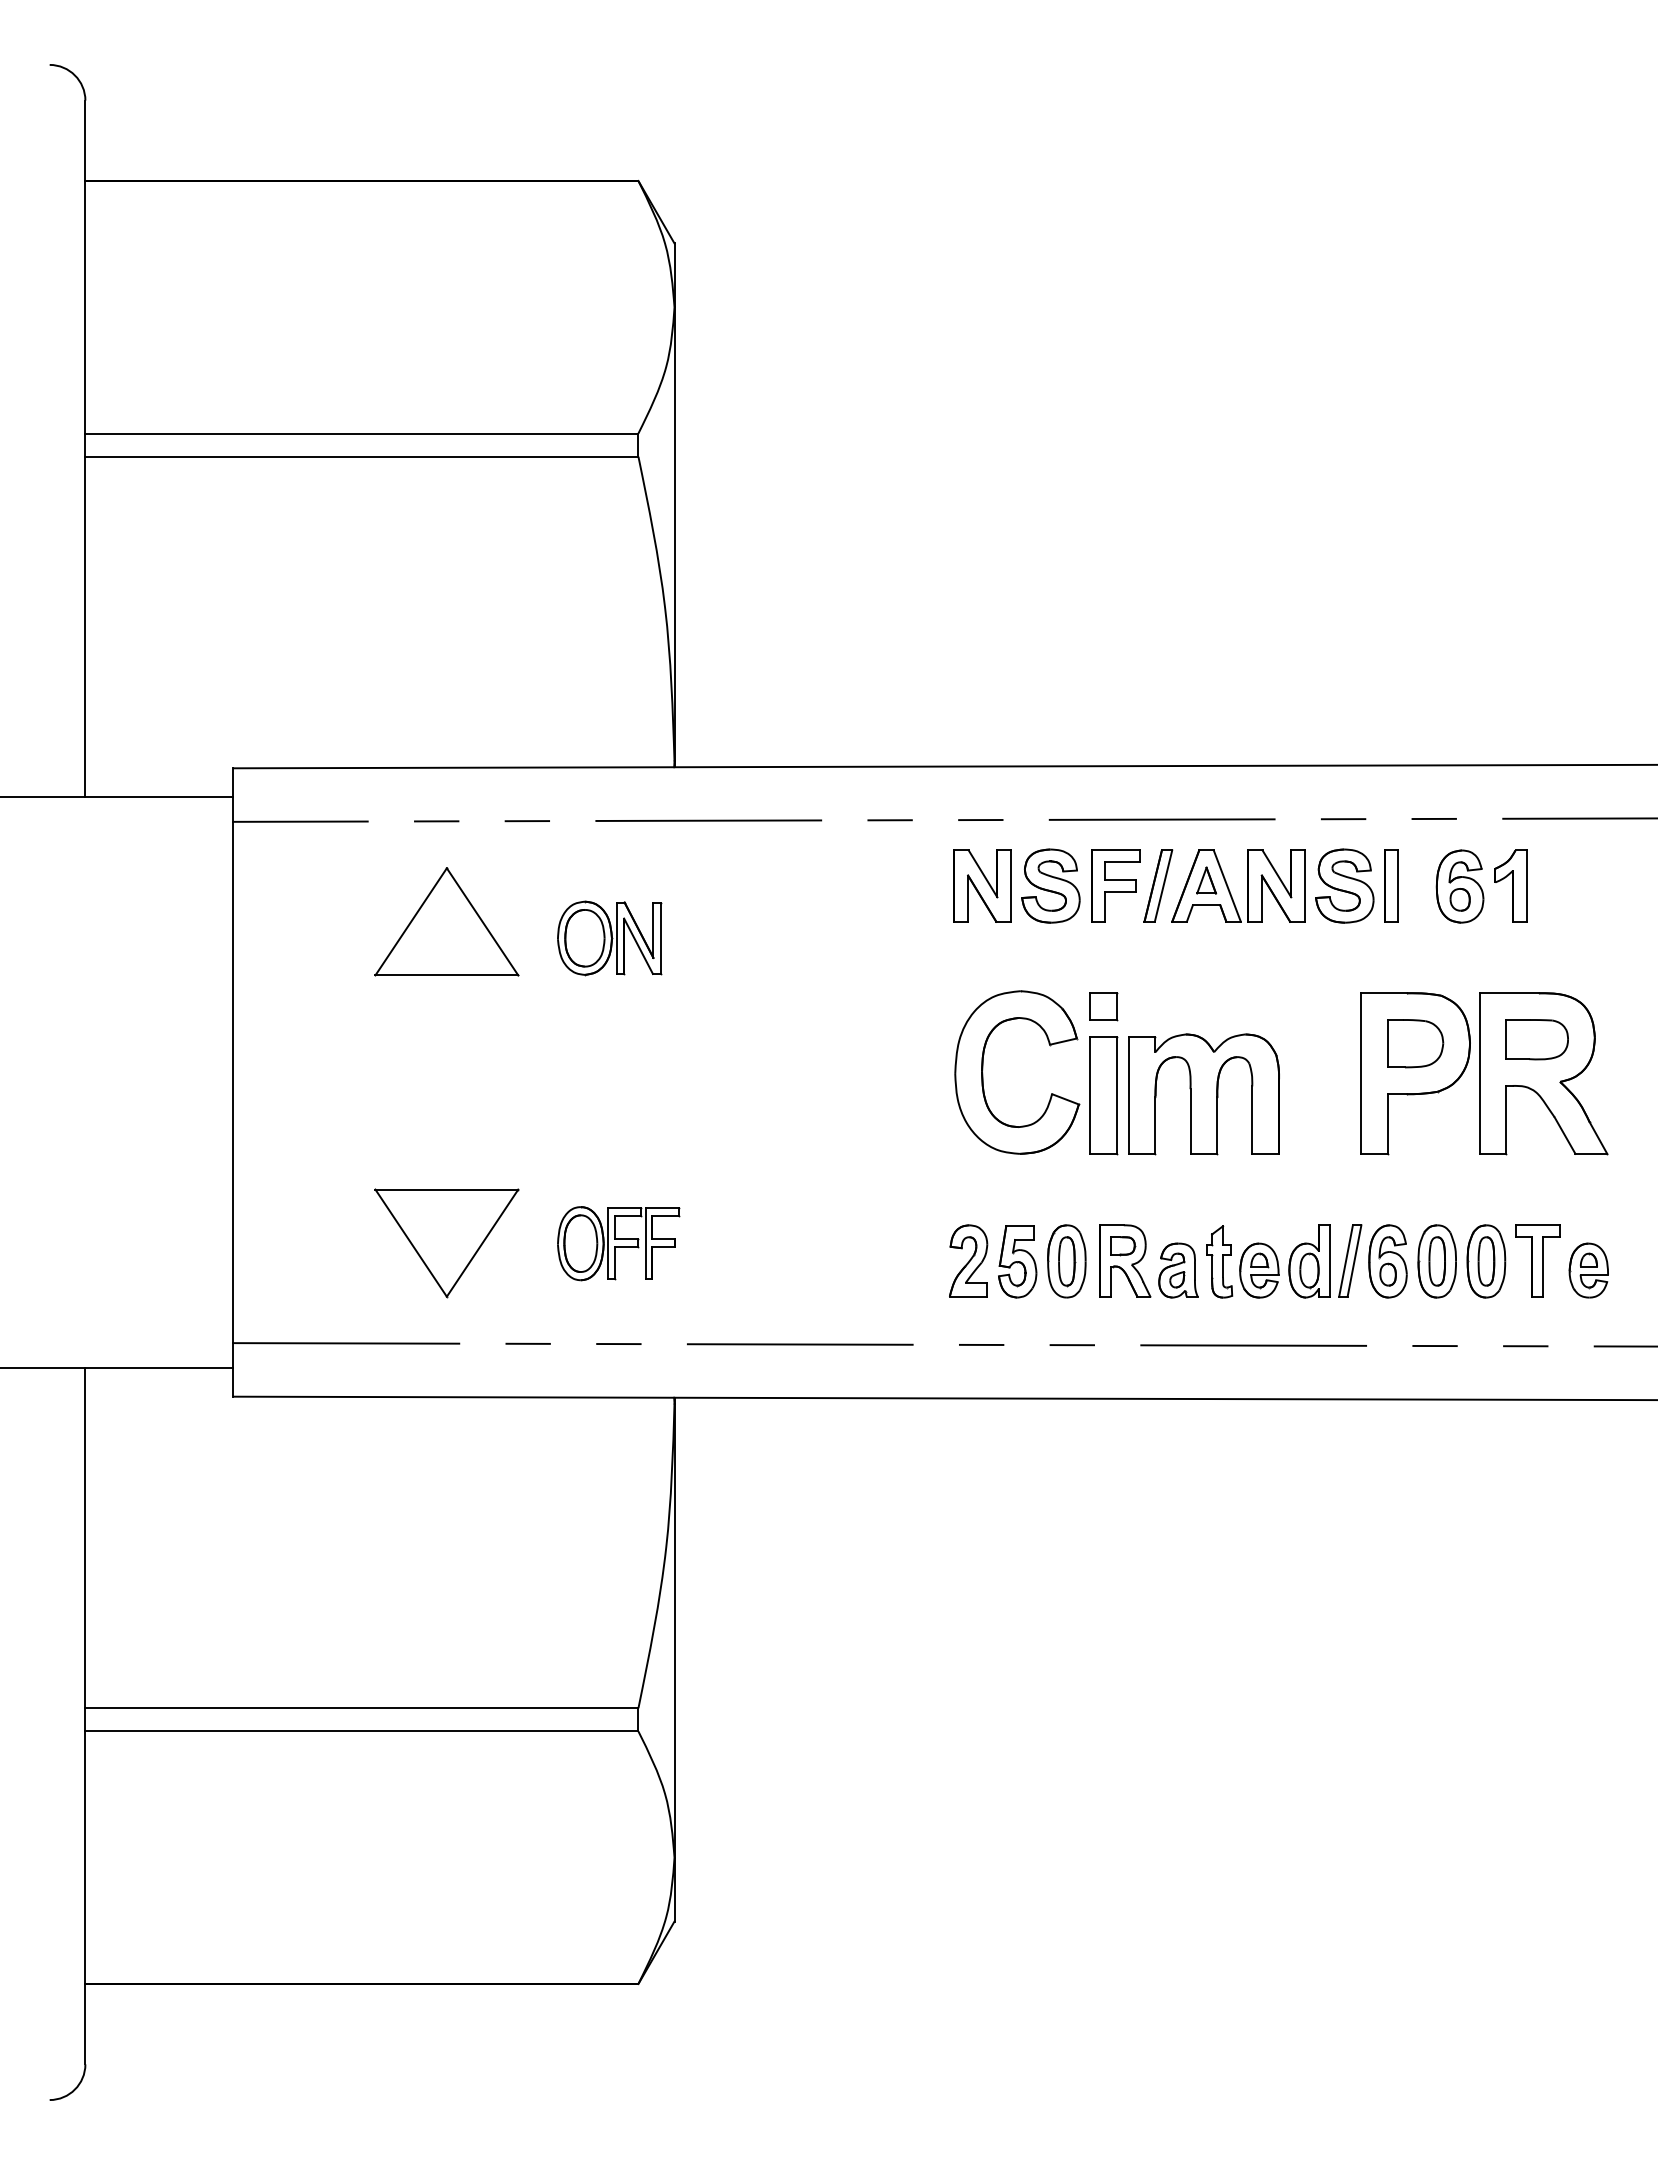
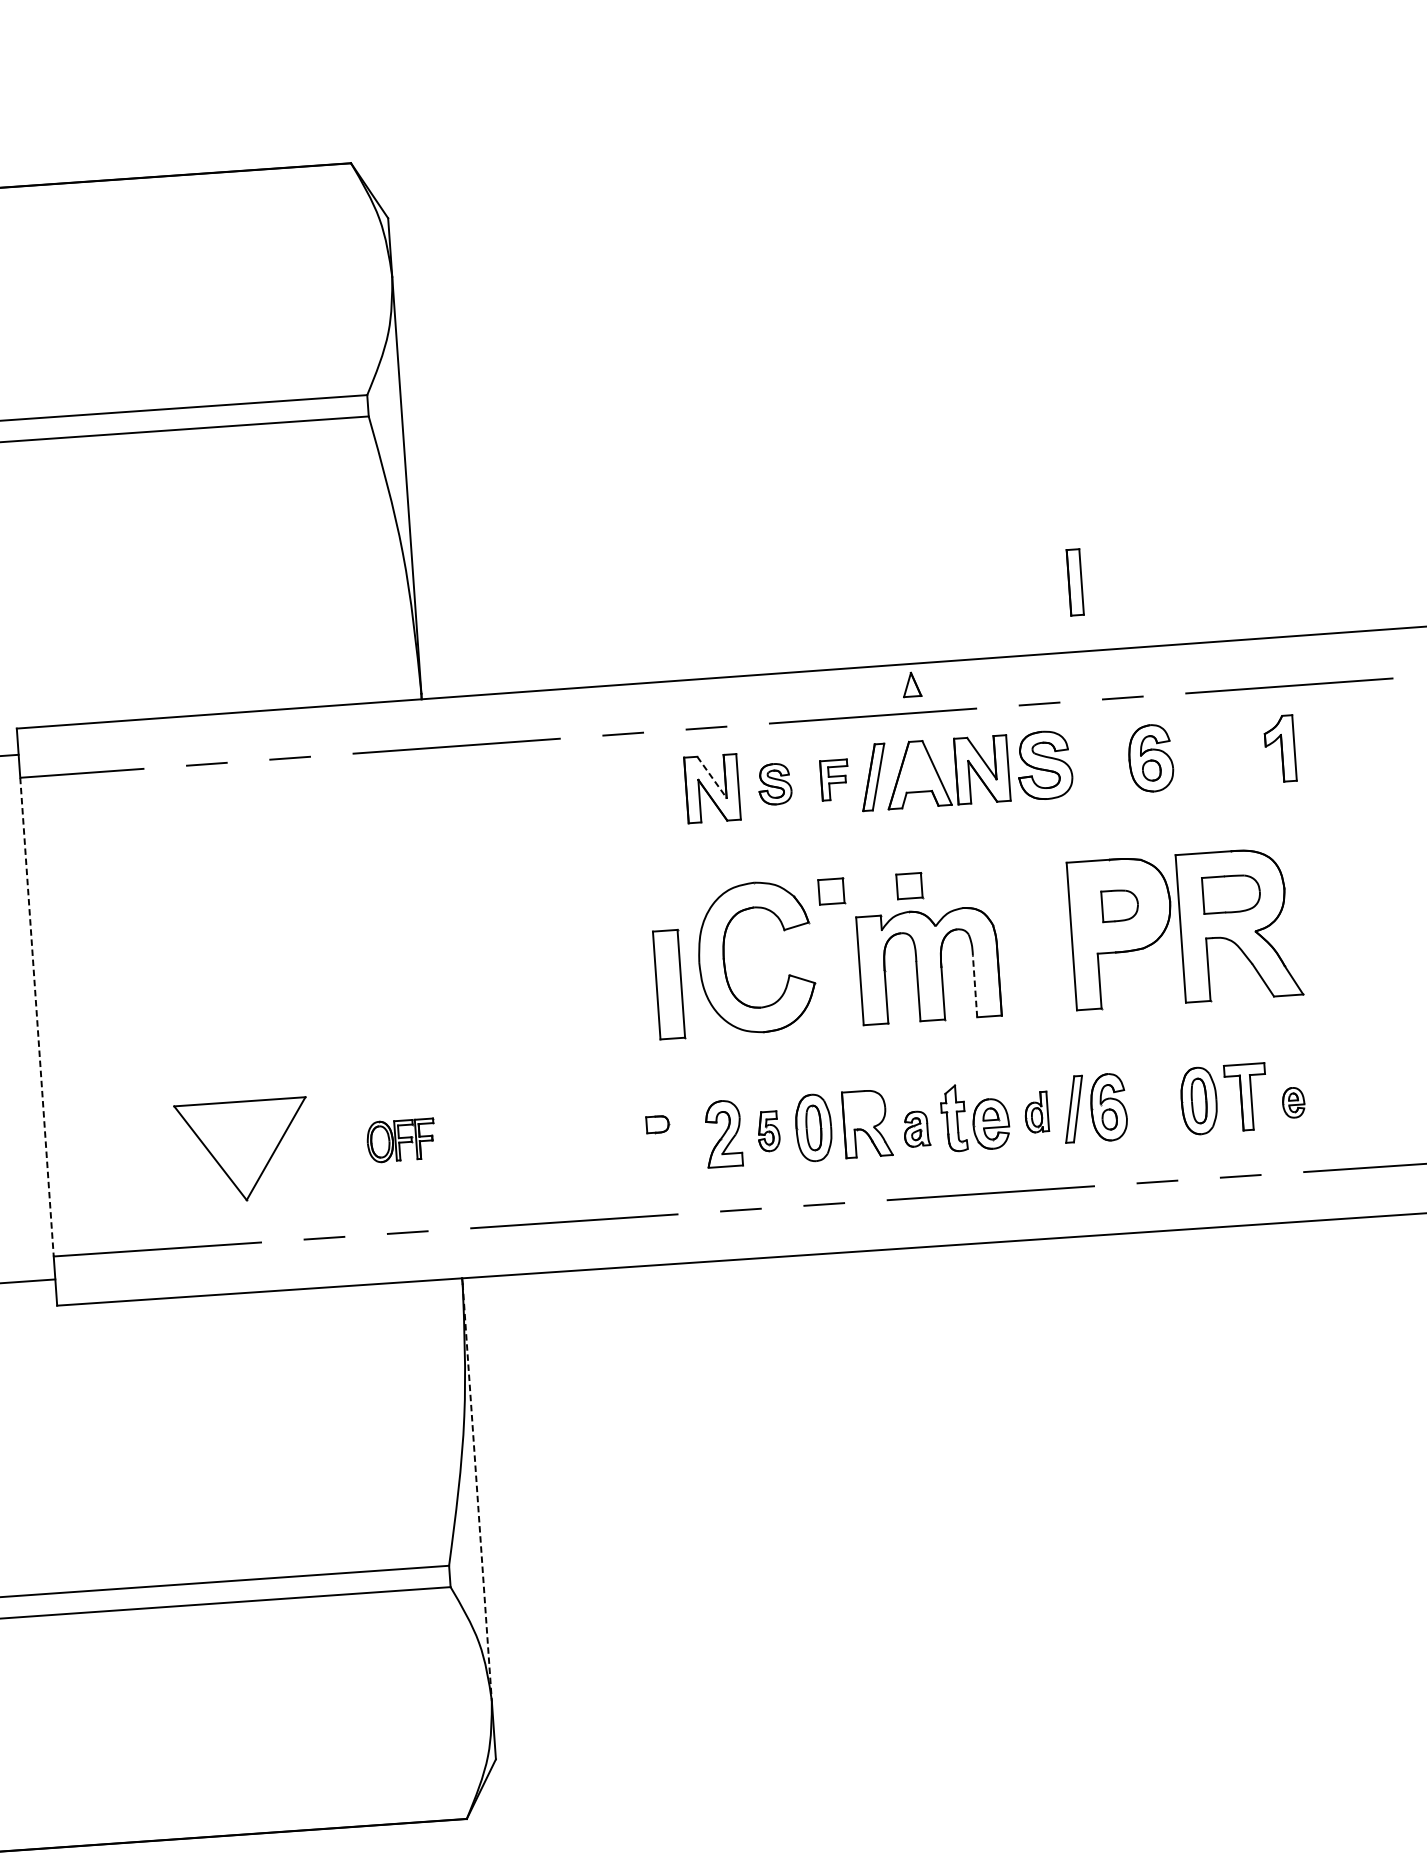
line: (983, 874) -> (712, 777), solid -> dashed
part: (1206, 880) -> (911, 684), moved
part: (1050, 885) -> (774, 783), size x0.6
part: (1115, 885) -> (834, 779), size x0.6
part: (1391, 885) -> (1075, 581), moved
part: (1510, 885) -> (1279, 748), moved
part: (446, 921) -> (222, 855), removed
part: (609, 938) -> (373, 860), removed
part: (1188, 1006) -> (909, 886), added
part: (1415, 1043) -> (1120, 905), size x0.7
line: (233, 1082) -> (37, 1017), solid -> dashed
part: (1103, 1095) -> (668, 984), moved
line: (1252, 1120) -> (975, 986), solid -> dashed
part: (618, 1243) -> (400, 1140), size x0.6
part: (1123, 1246) -> (658, 1125), moved
part: (1017, 1261) -> (768, 1131), size x0.6
part: (1309, 1261) -> (1036, 1112), size x0.6
part: (1436, 1261) -> (1153, 1104), removed
part: (1178, 1270) -> (916, 1129), size x0.7
part: (1588, 1270) -> (1293, 1102), size x0.6
line: (674, 1631) -> (477, 1492), solid -> dashed

